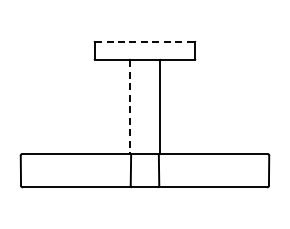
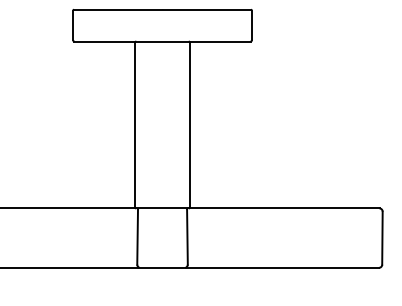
line: (145, 41) -> (163, 9), dashed -> solid
line: (129, 107) -> (135, 126), dashed -> solid

